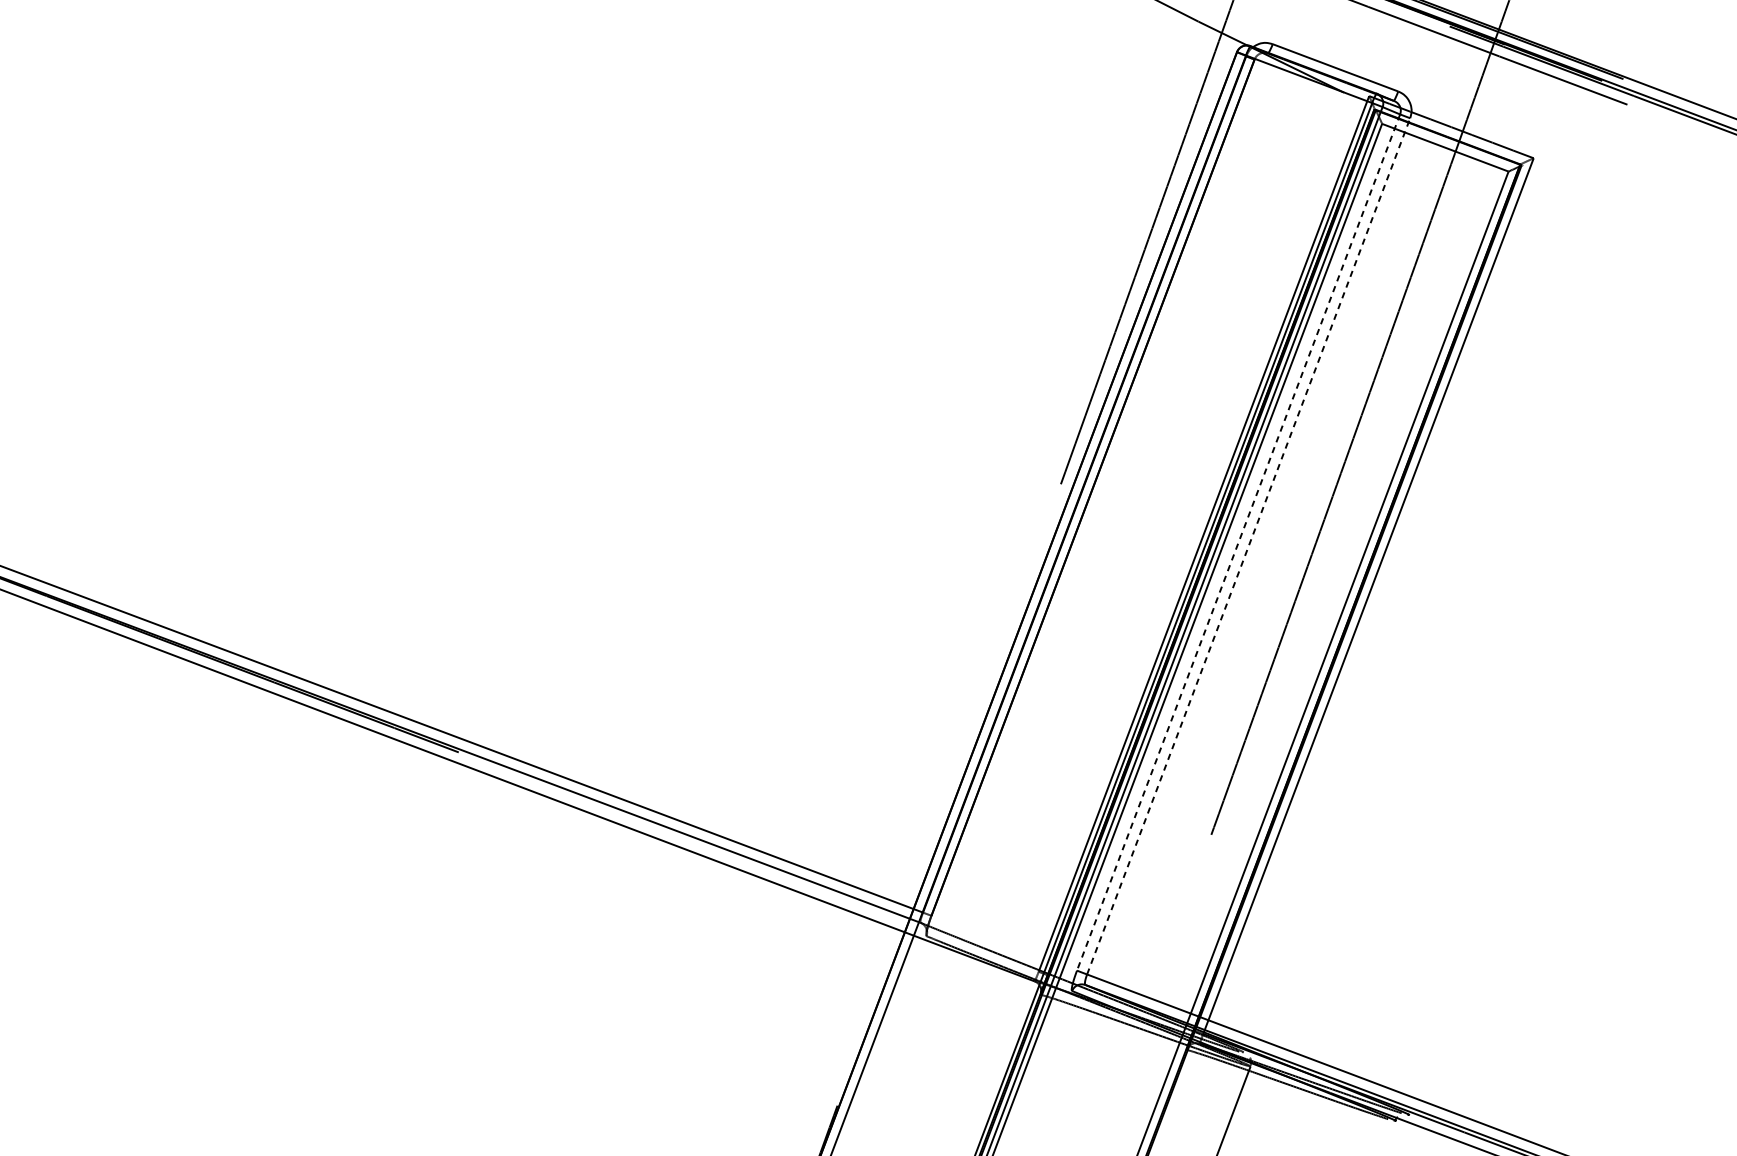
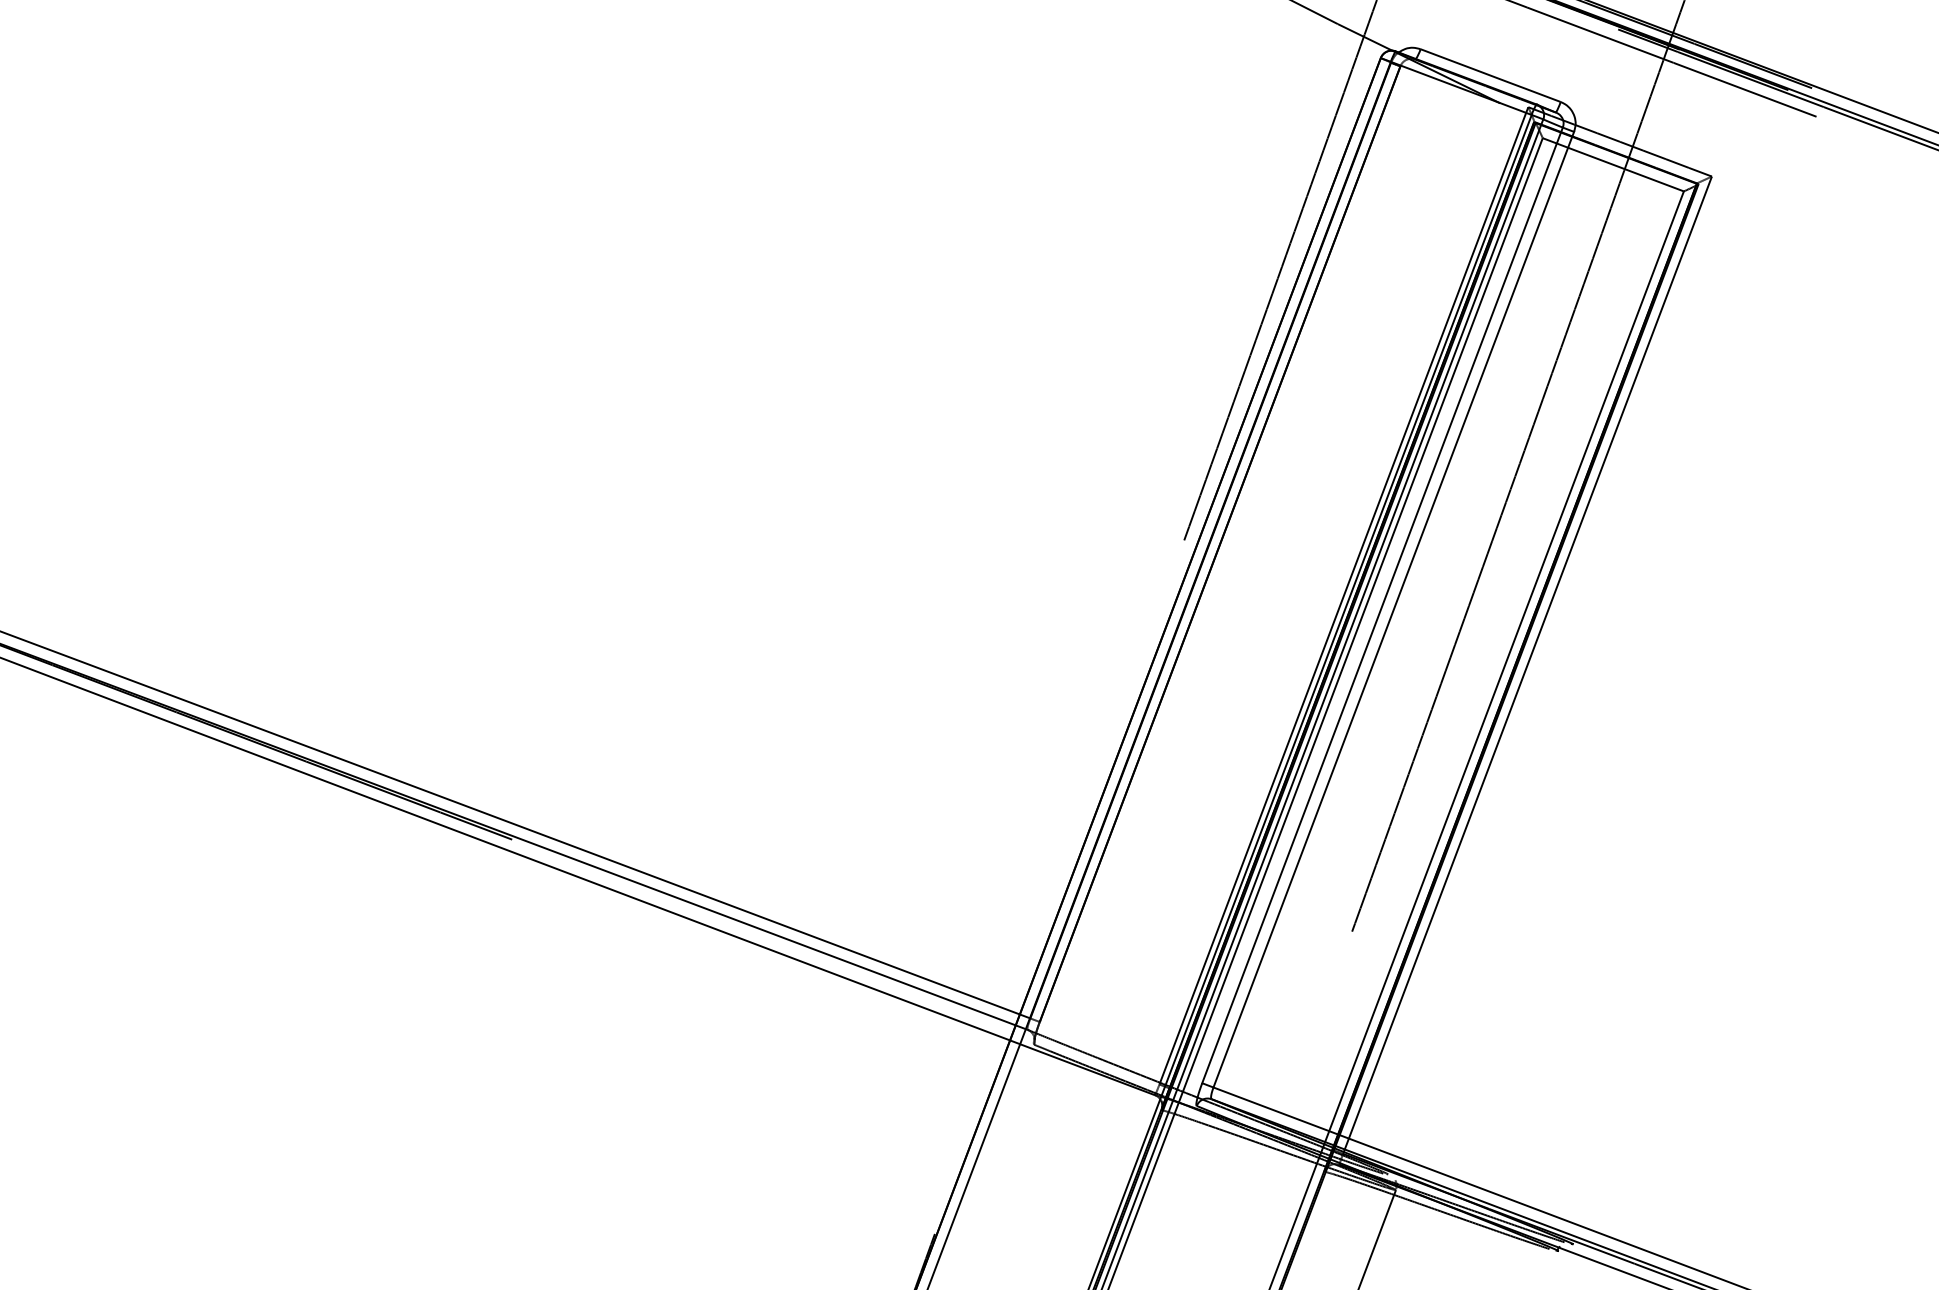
line: (1238, 542) -> (1382, 605), dashed -> solid
line: (1248, 546) -> (1393, 609), dashed -> solid

